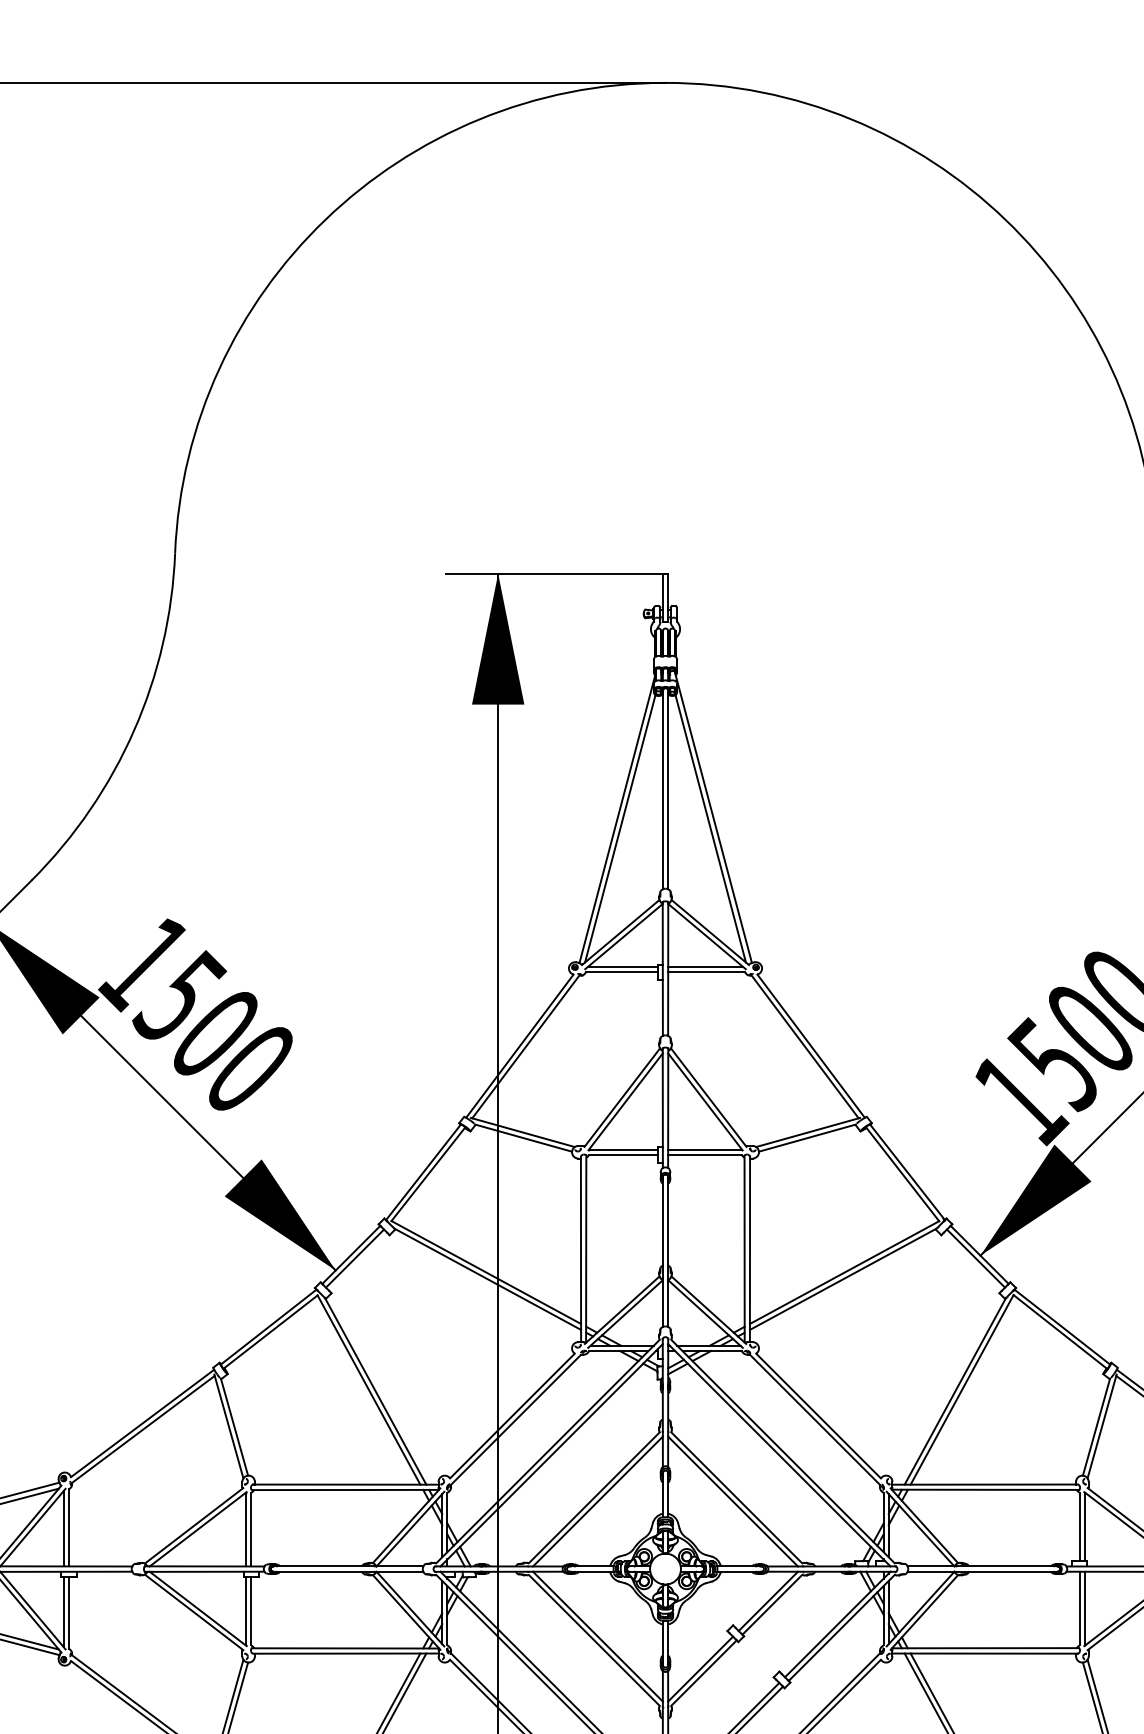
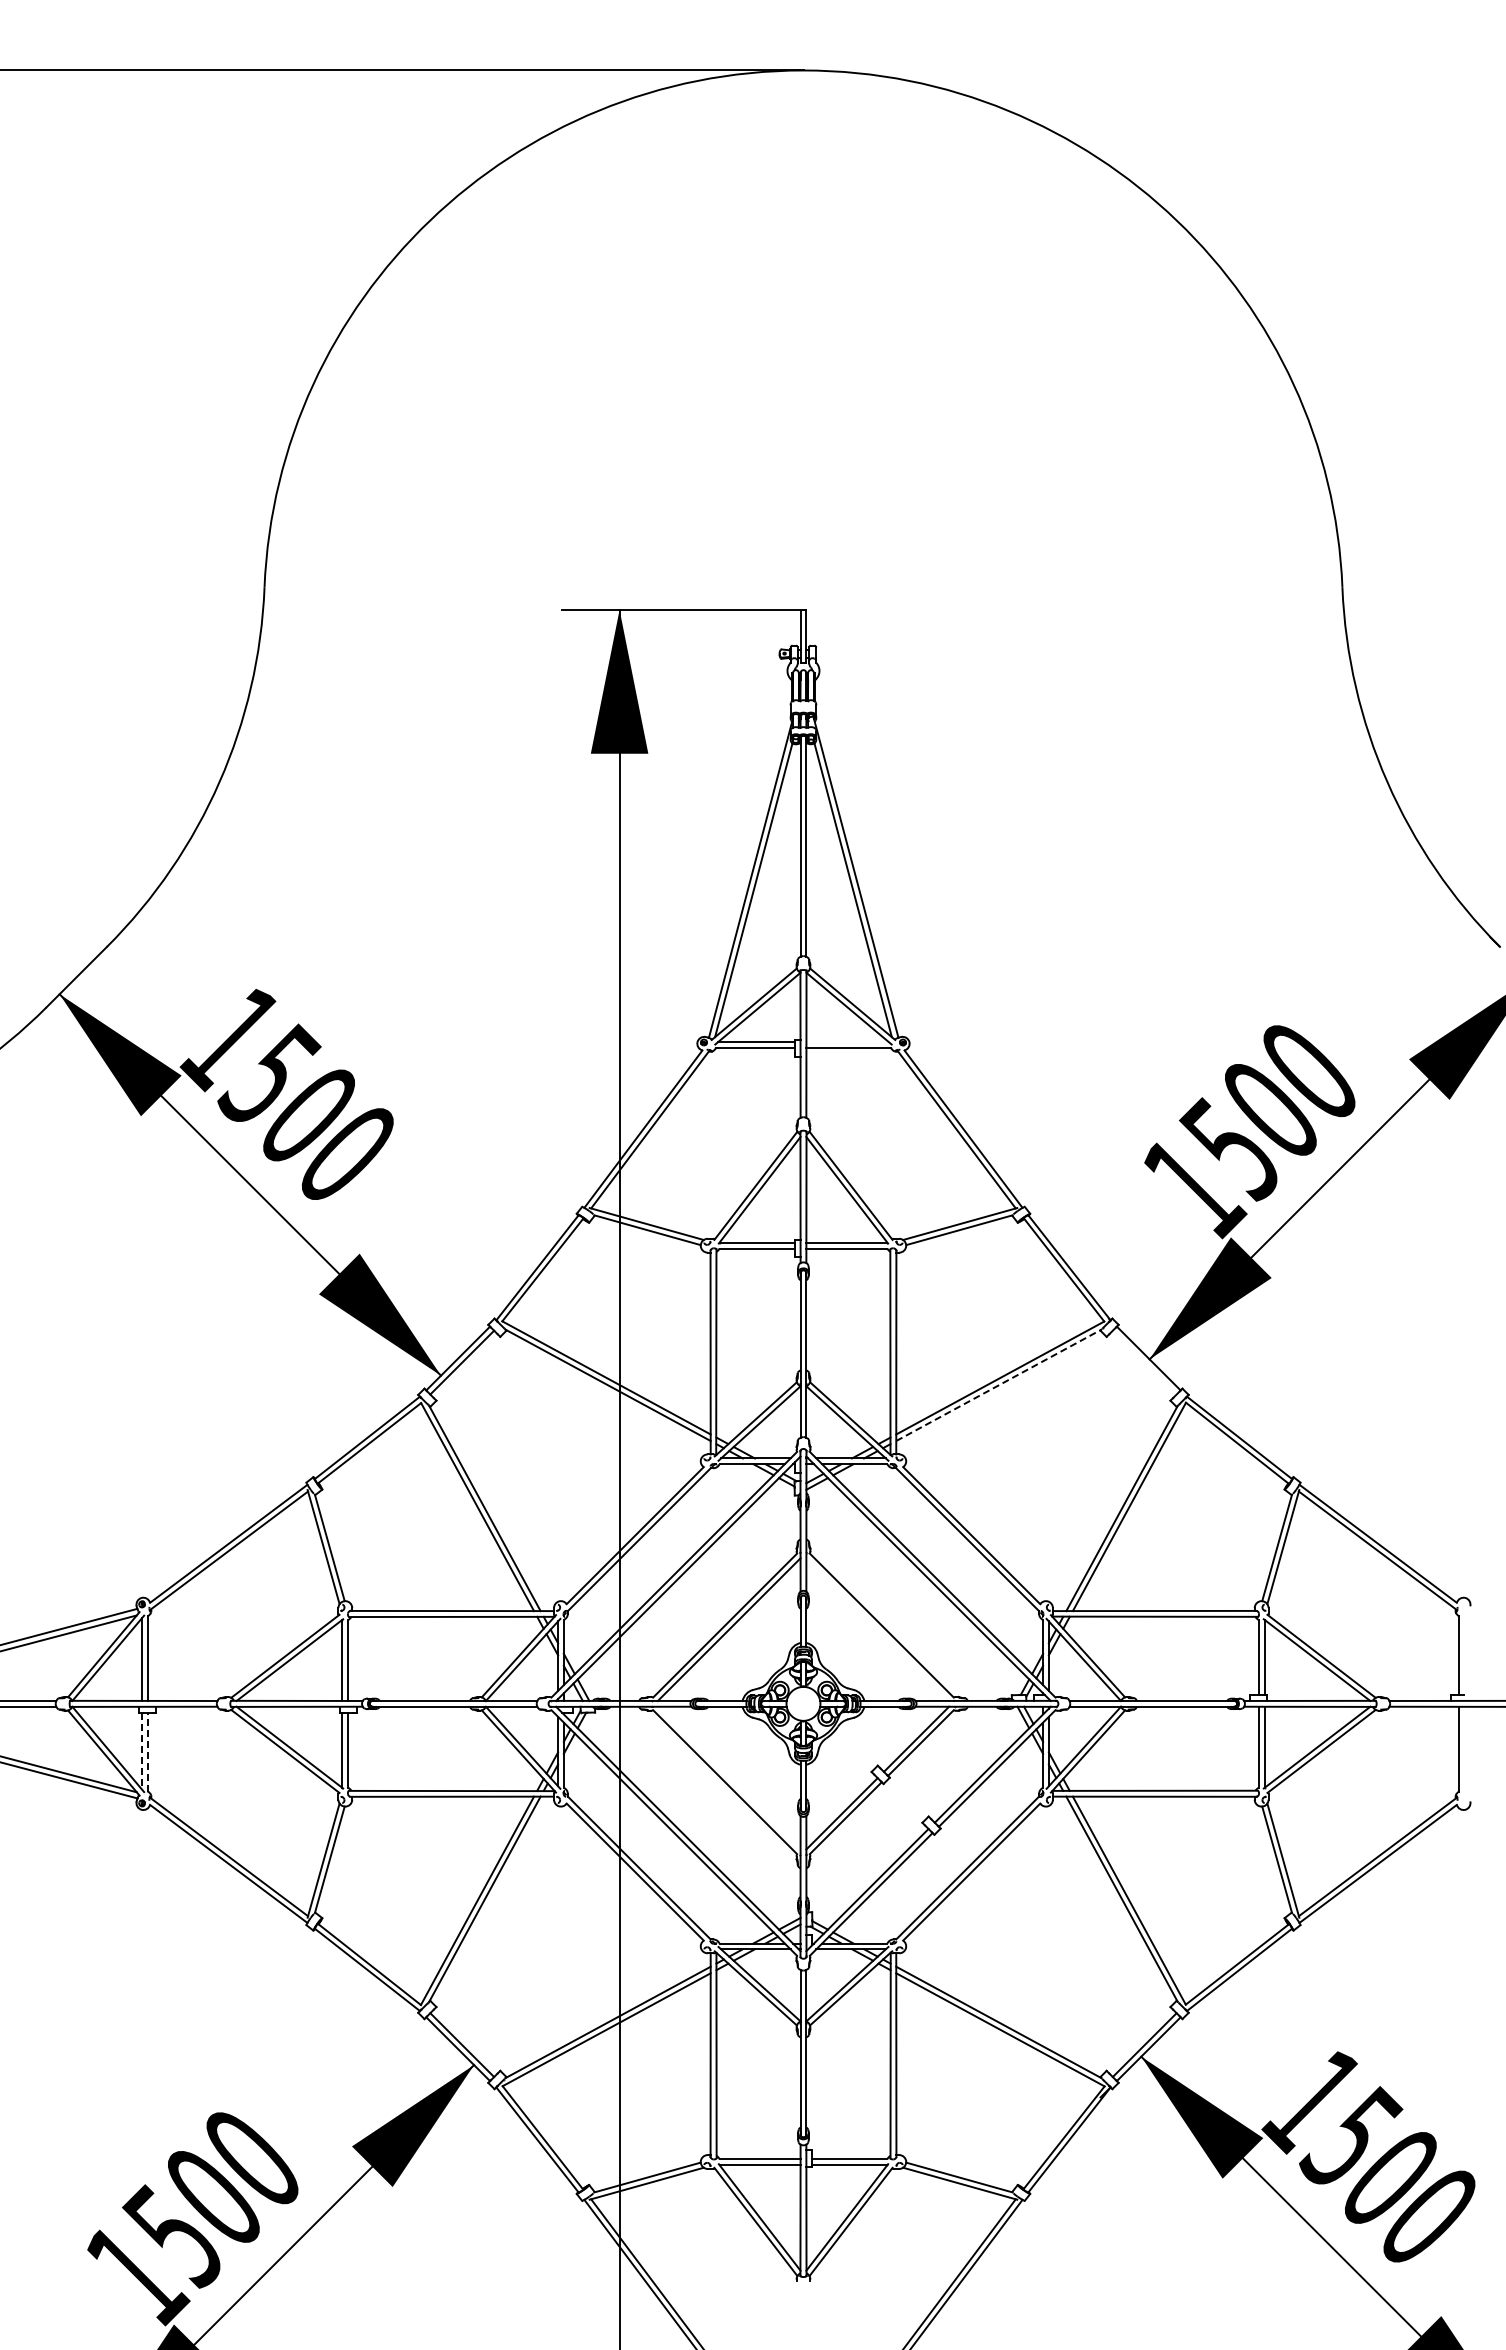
line: (705, 967) -> (847, 1042), removed
line: (975, 1258) -> (1144, 1362), removed
line: (842, 1279) -> (998, 1385), solid -> dashed
line: (732, 1501) -> (877, 1629), removed
line: (63, 1612) -> (141, 1751), solid -> dashed
line: (68, 1612) -> (147, 1751), solid -> dashed
line: (597, 1636) -> (728, 1777), removed

